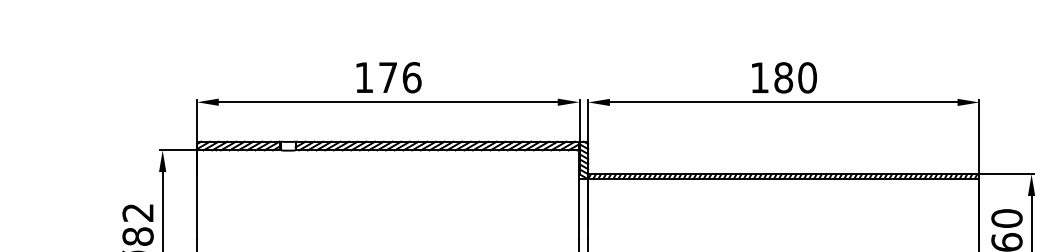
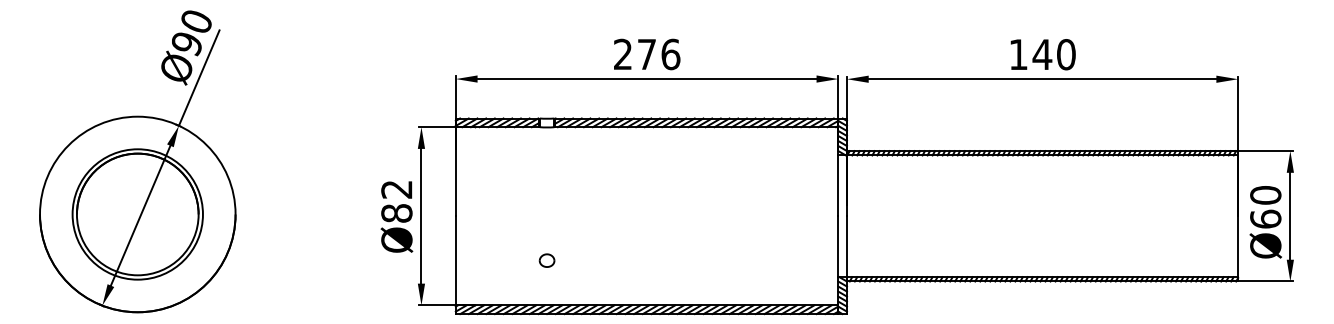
text: (363, 76) -> (622, 53), 176 -> 276
text: (783, 77) -> (1042, 54), 180 -> 140

